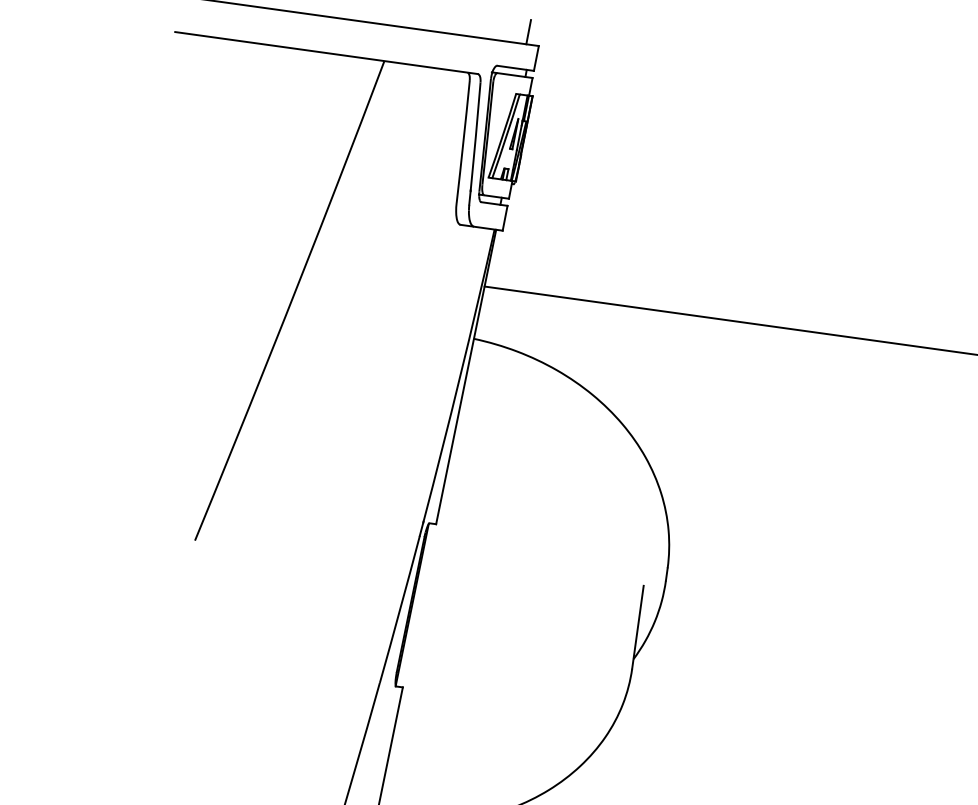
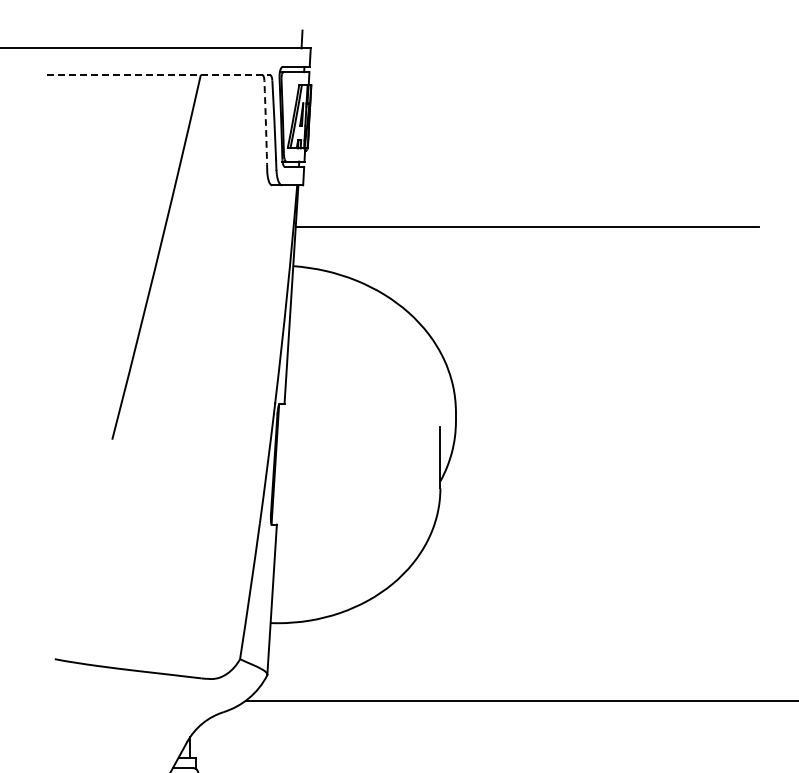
line: (326, 52) -> (158, 74), solid -> dashed
arc: (462, 142) -> (265, 125), solid -> dashed

